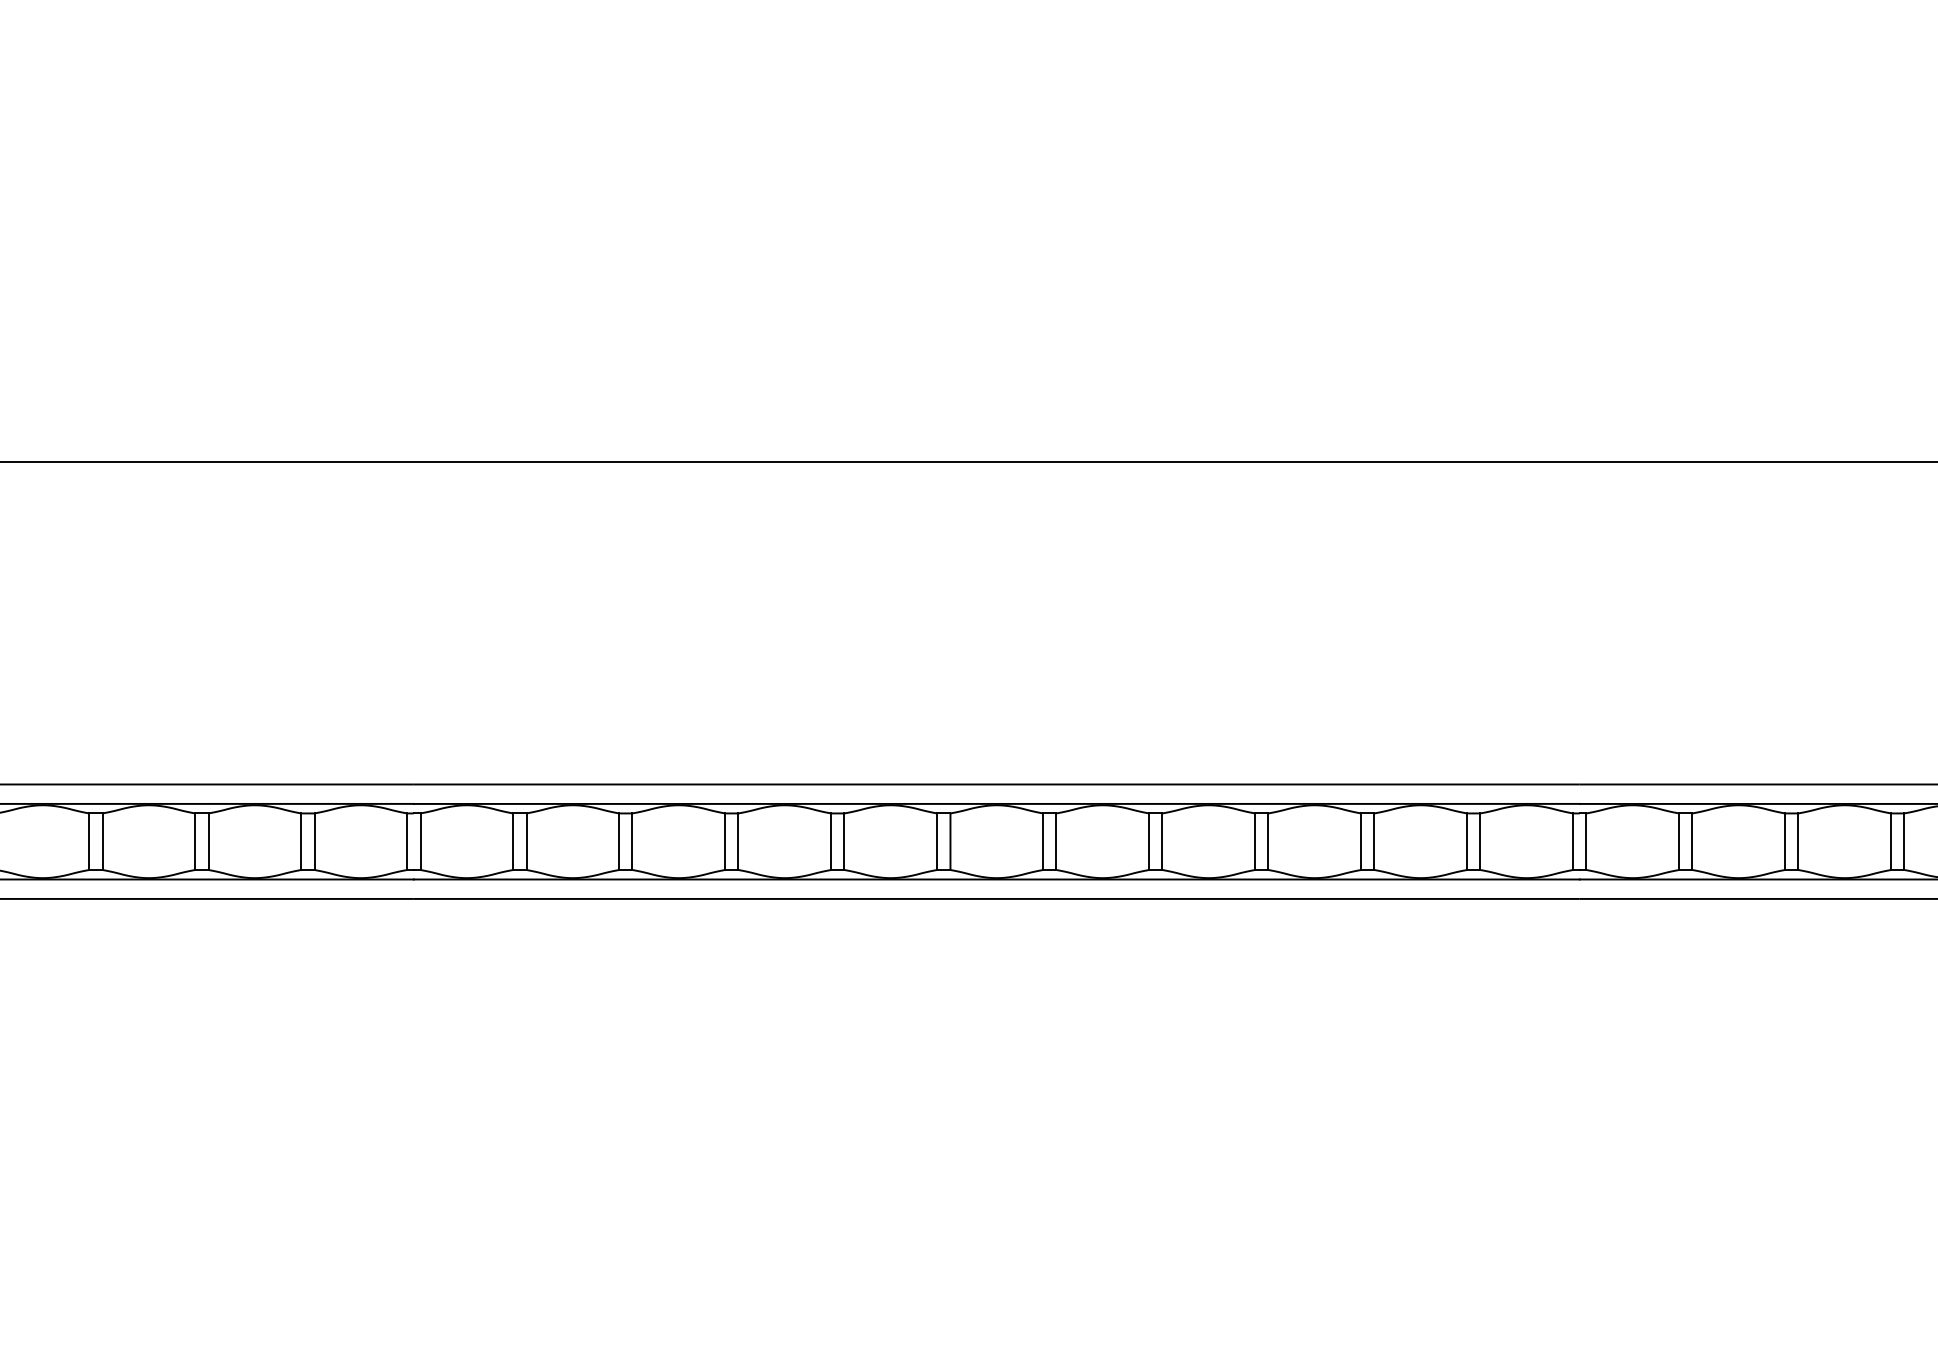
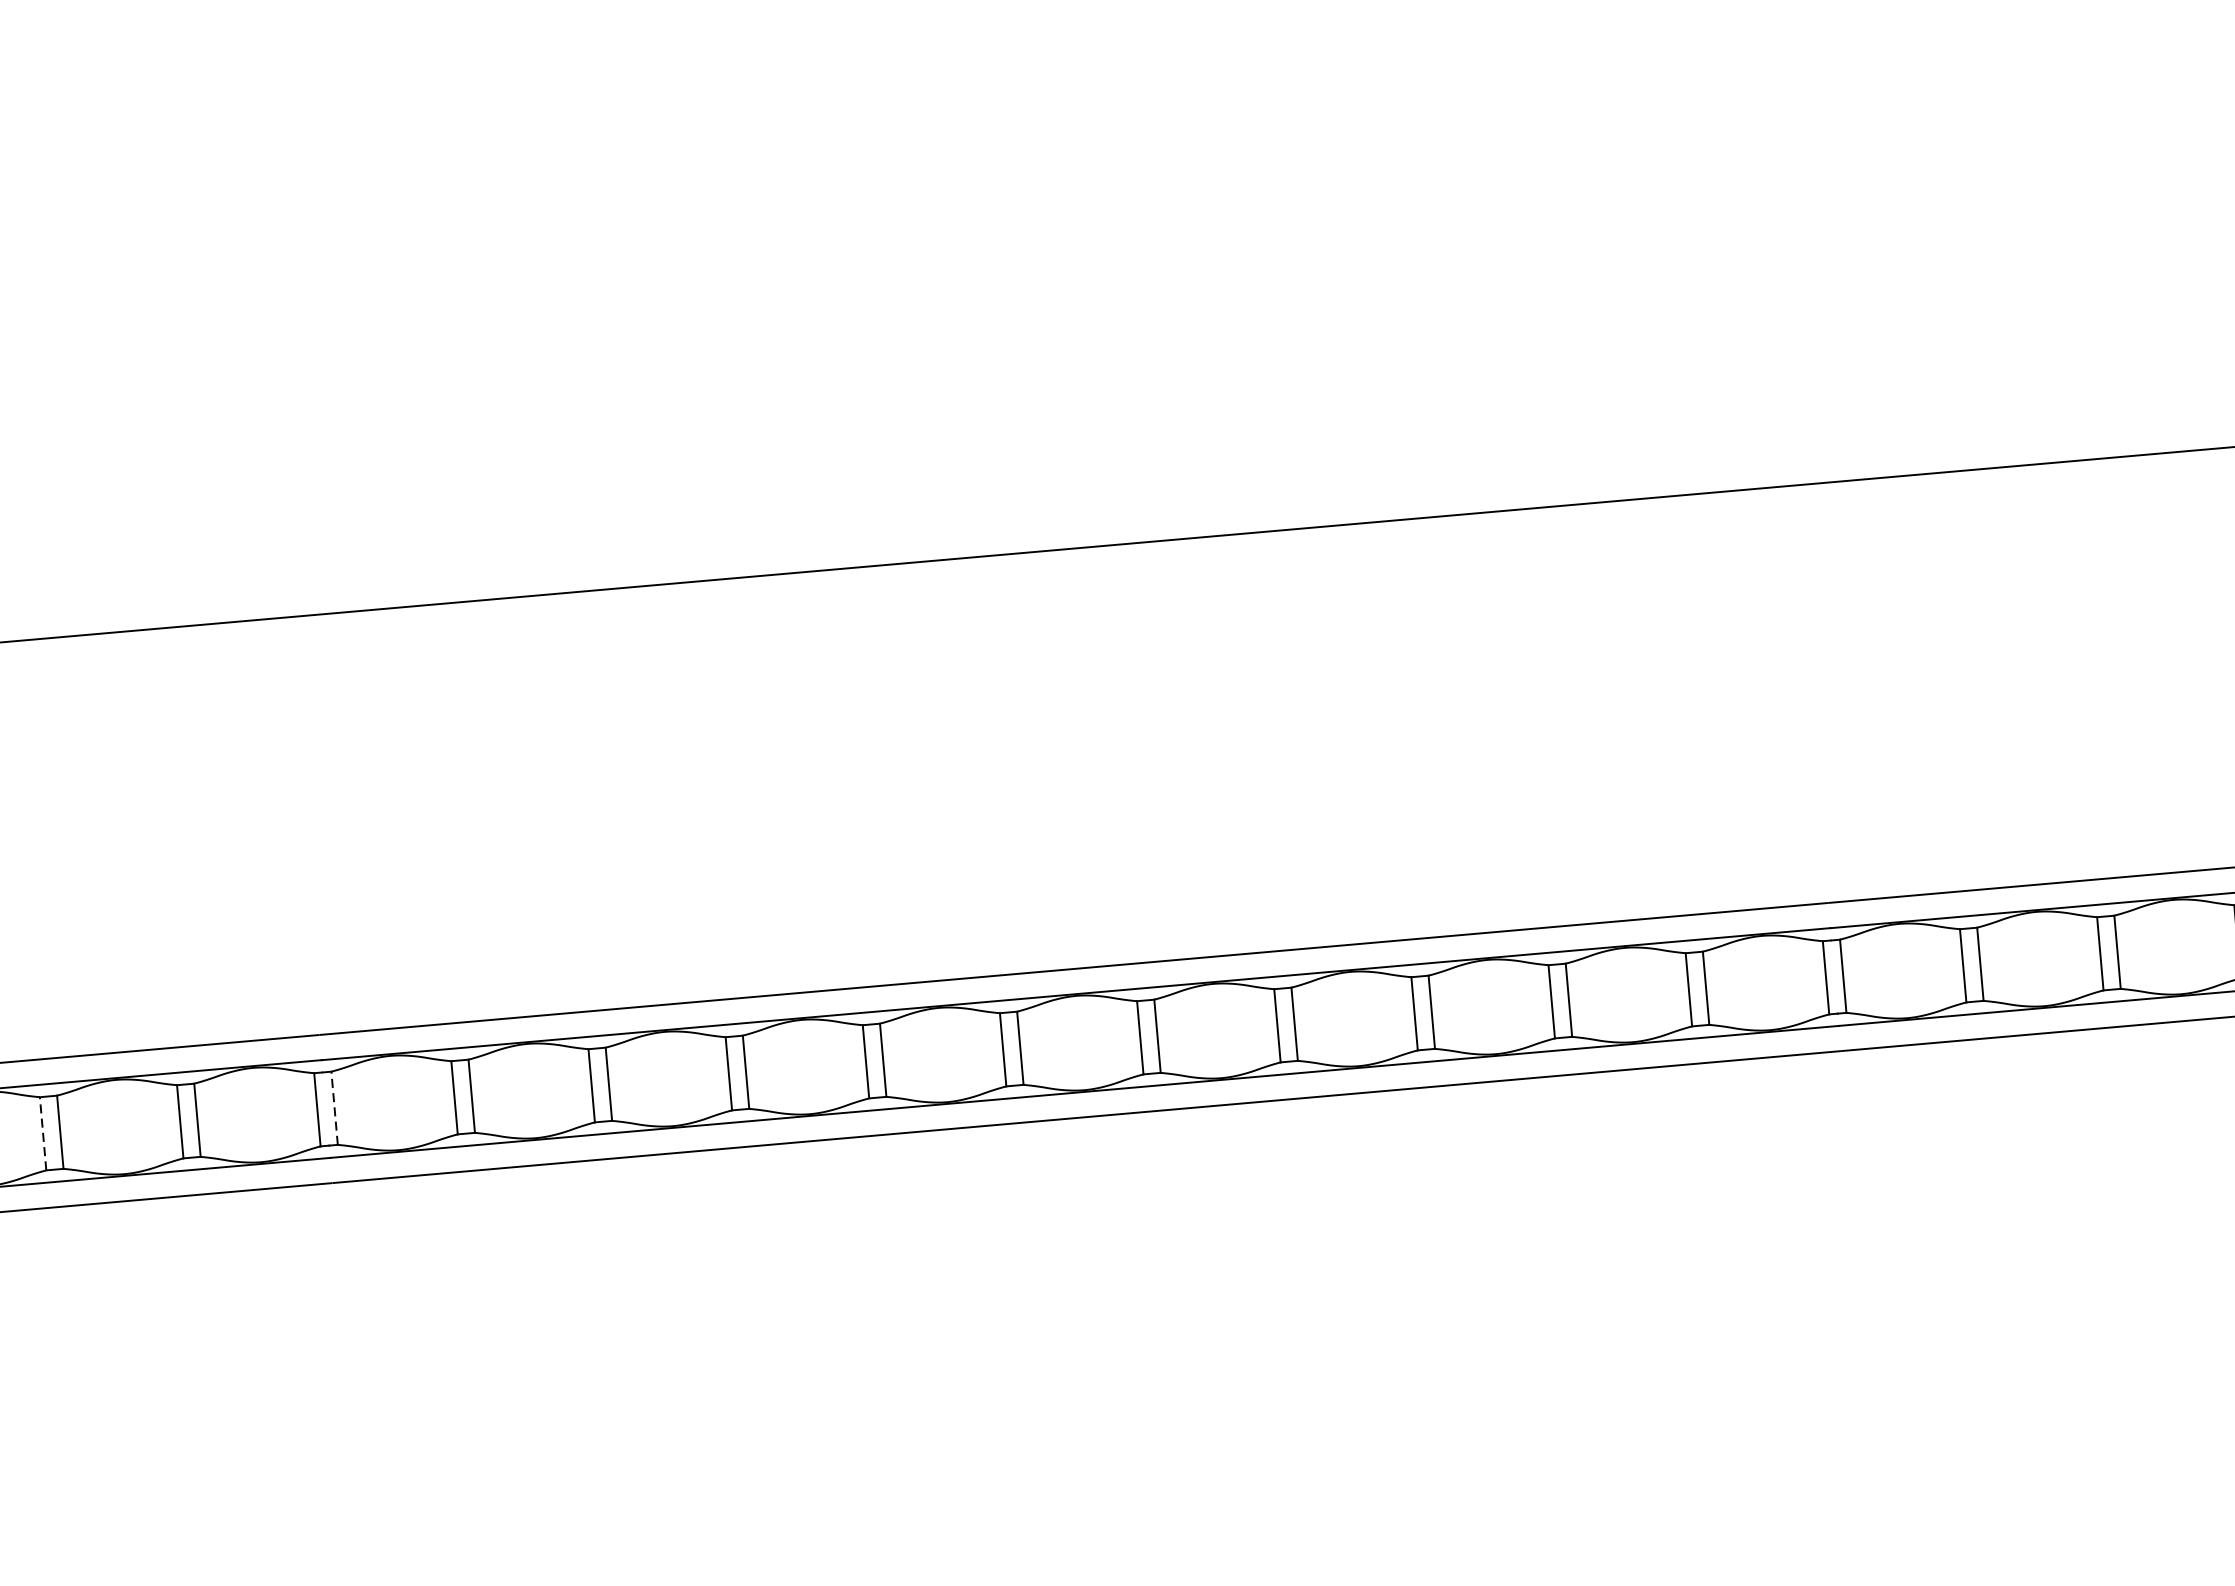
line: (195, 841) -> (43, 1133), solid -> dashed
line: (420, 841) -> (334, 1108), solid -> dashed

